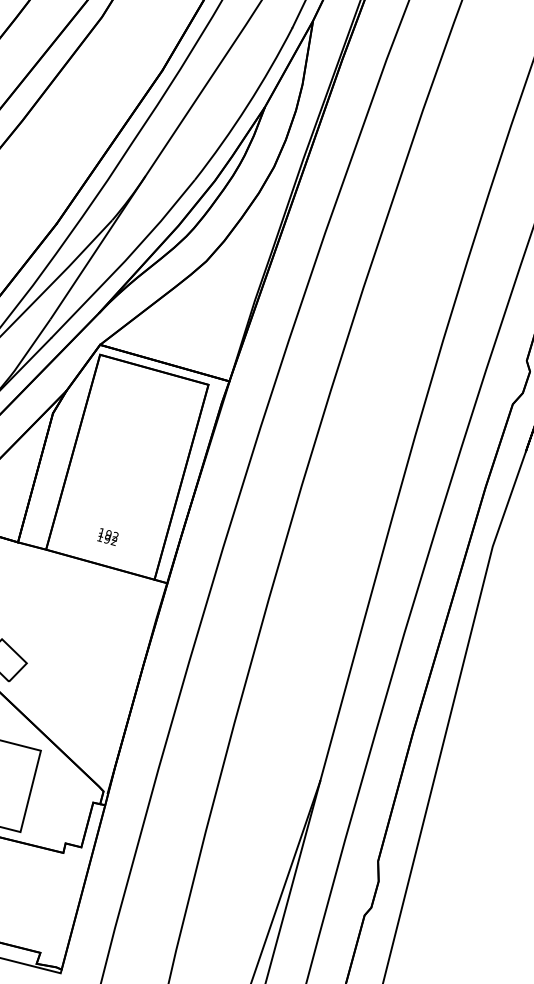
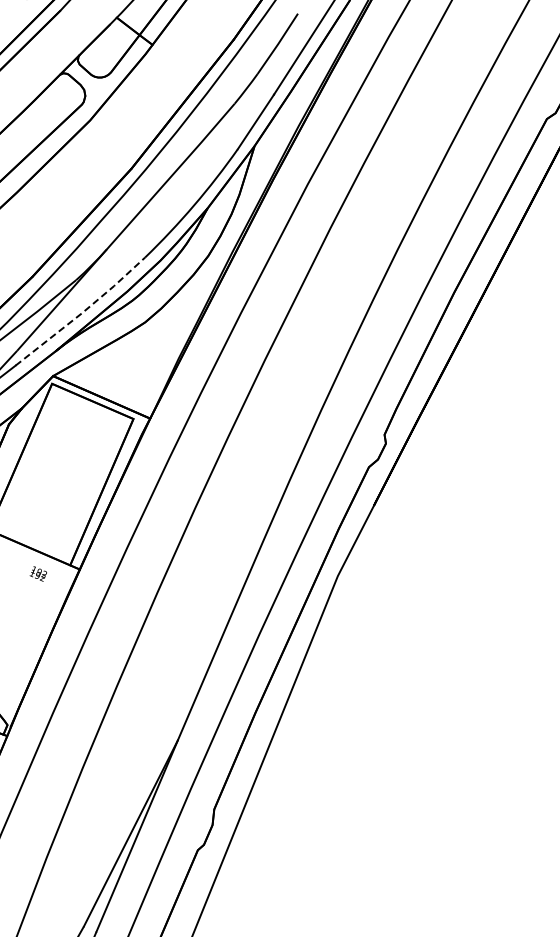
line: (125, 259) -> (82, 312), solid -> dashed
text: (106, 536) -> (37, 573), moved

